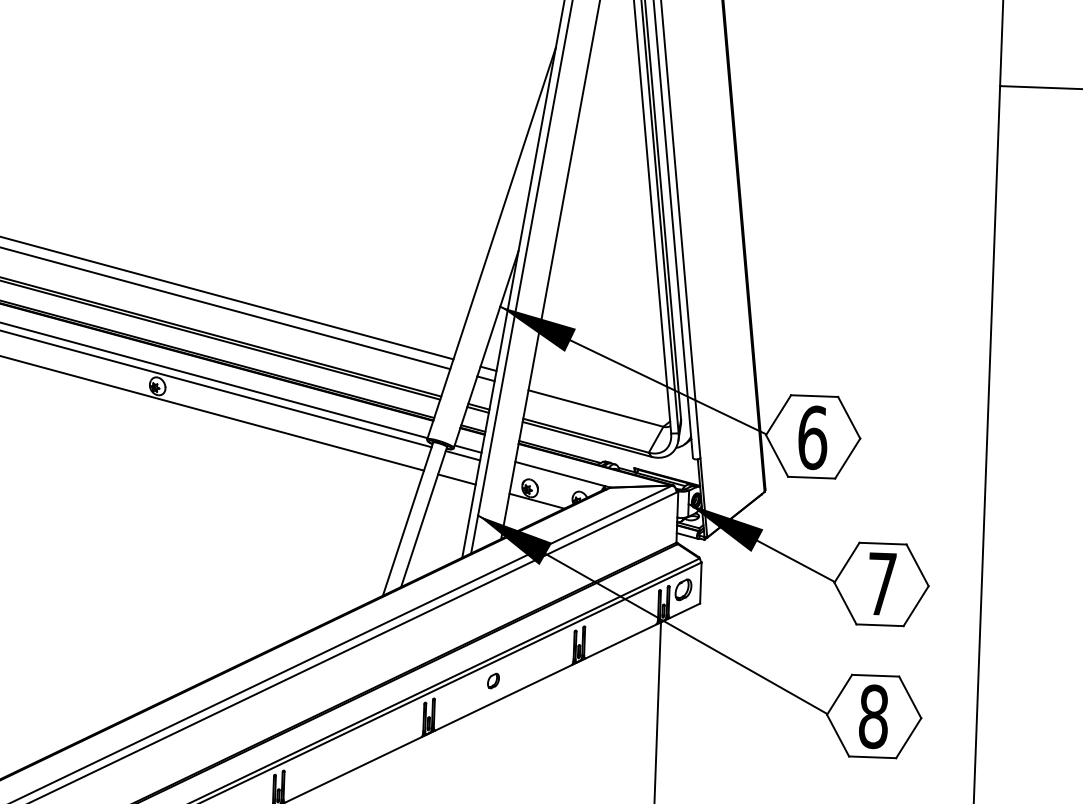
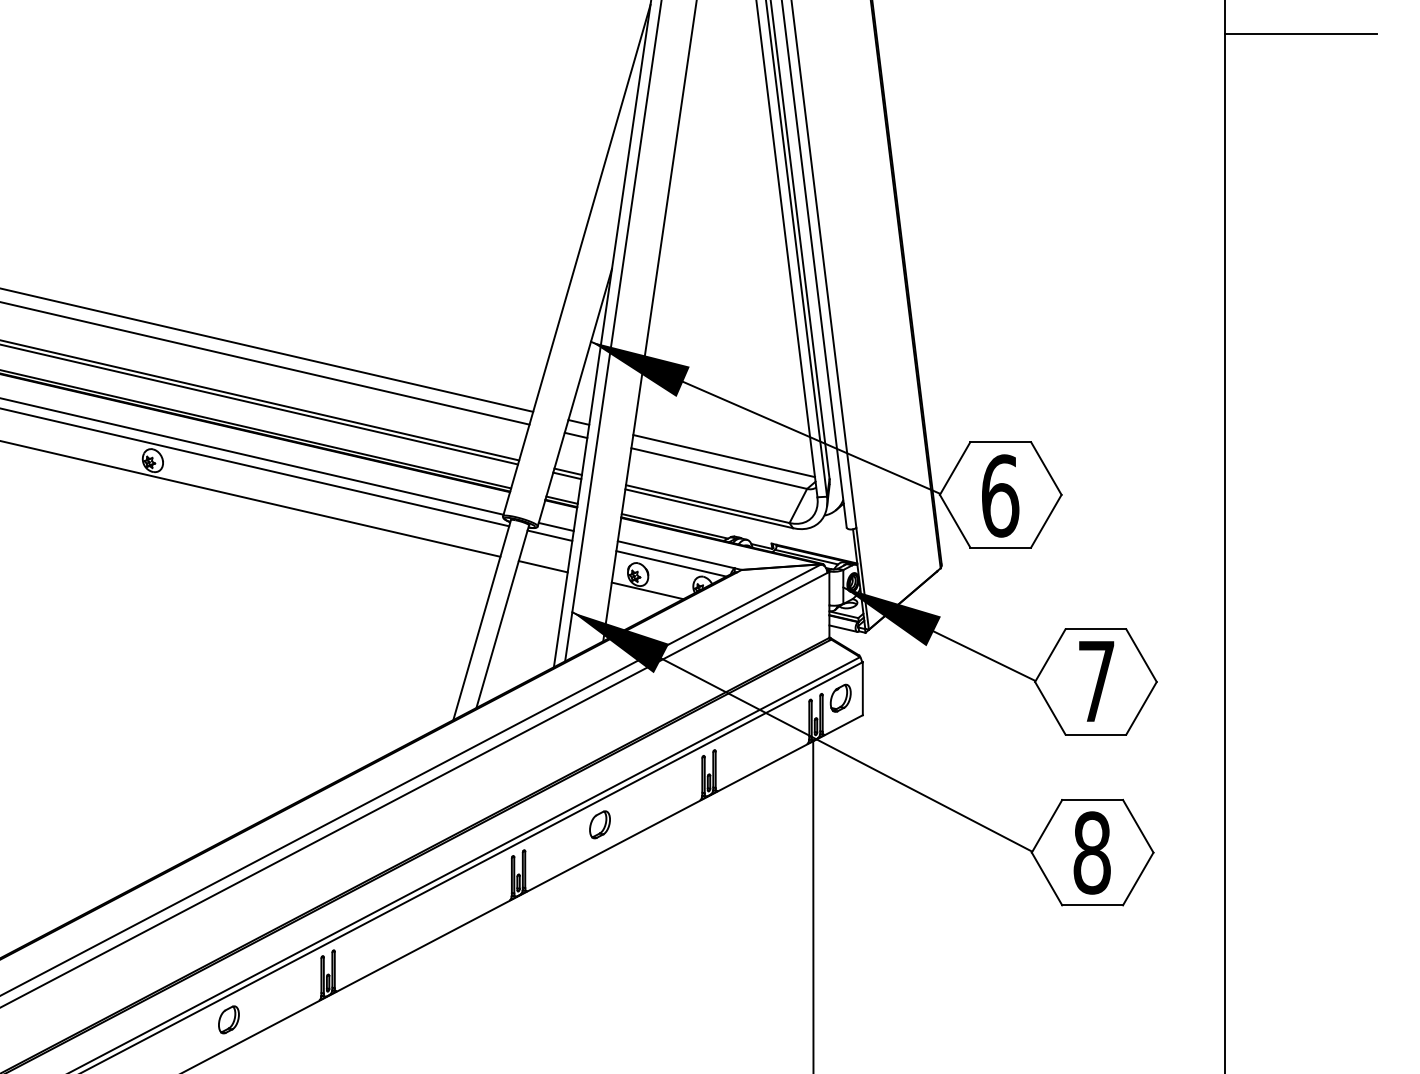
line: (600, 399) -> (724, 456), added
line: (556, 480) -> (671, 563), added
part: (493, 680) -> (599, 824), size x1.43

